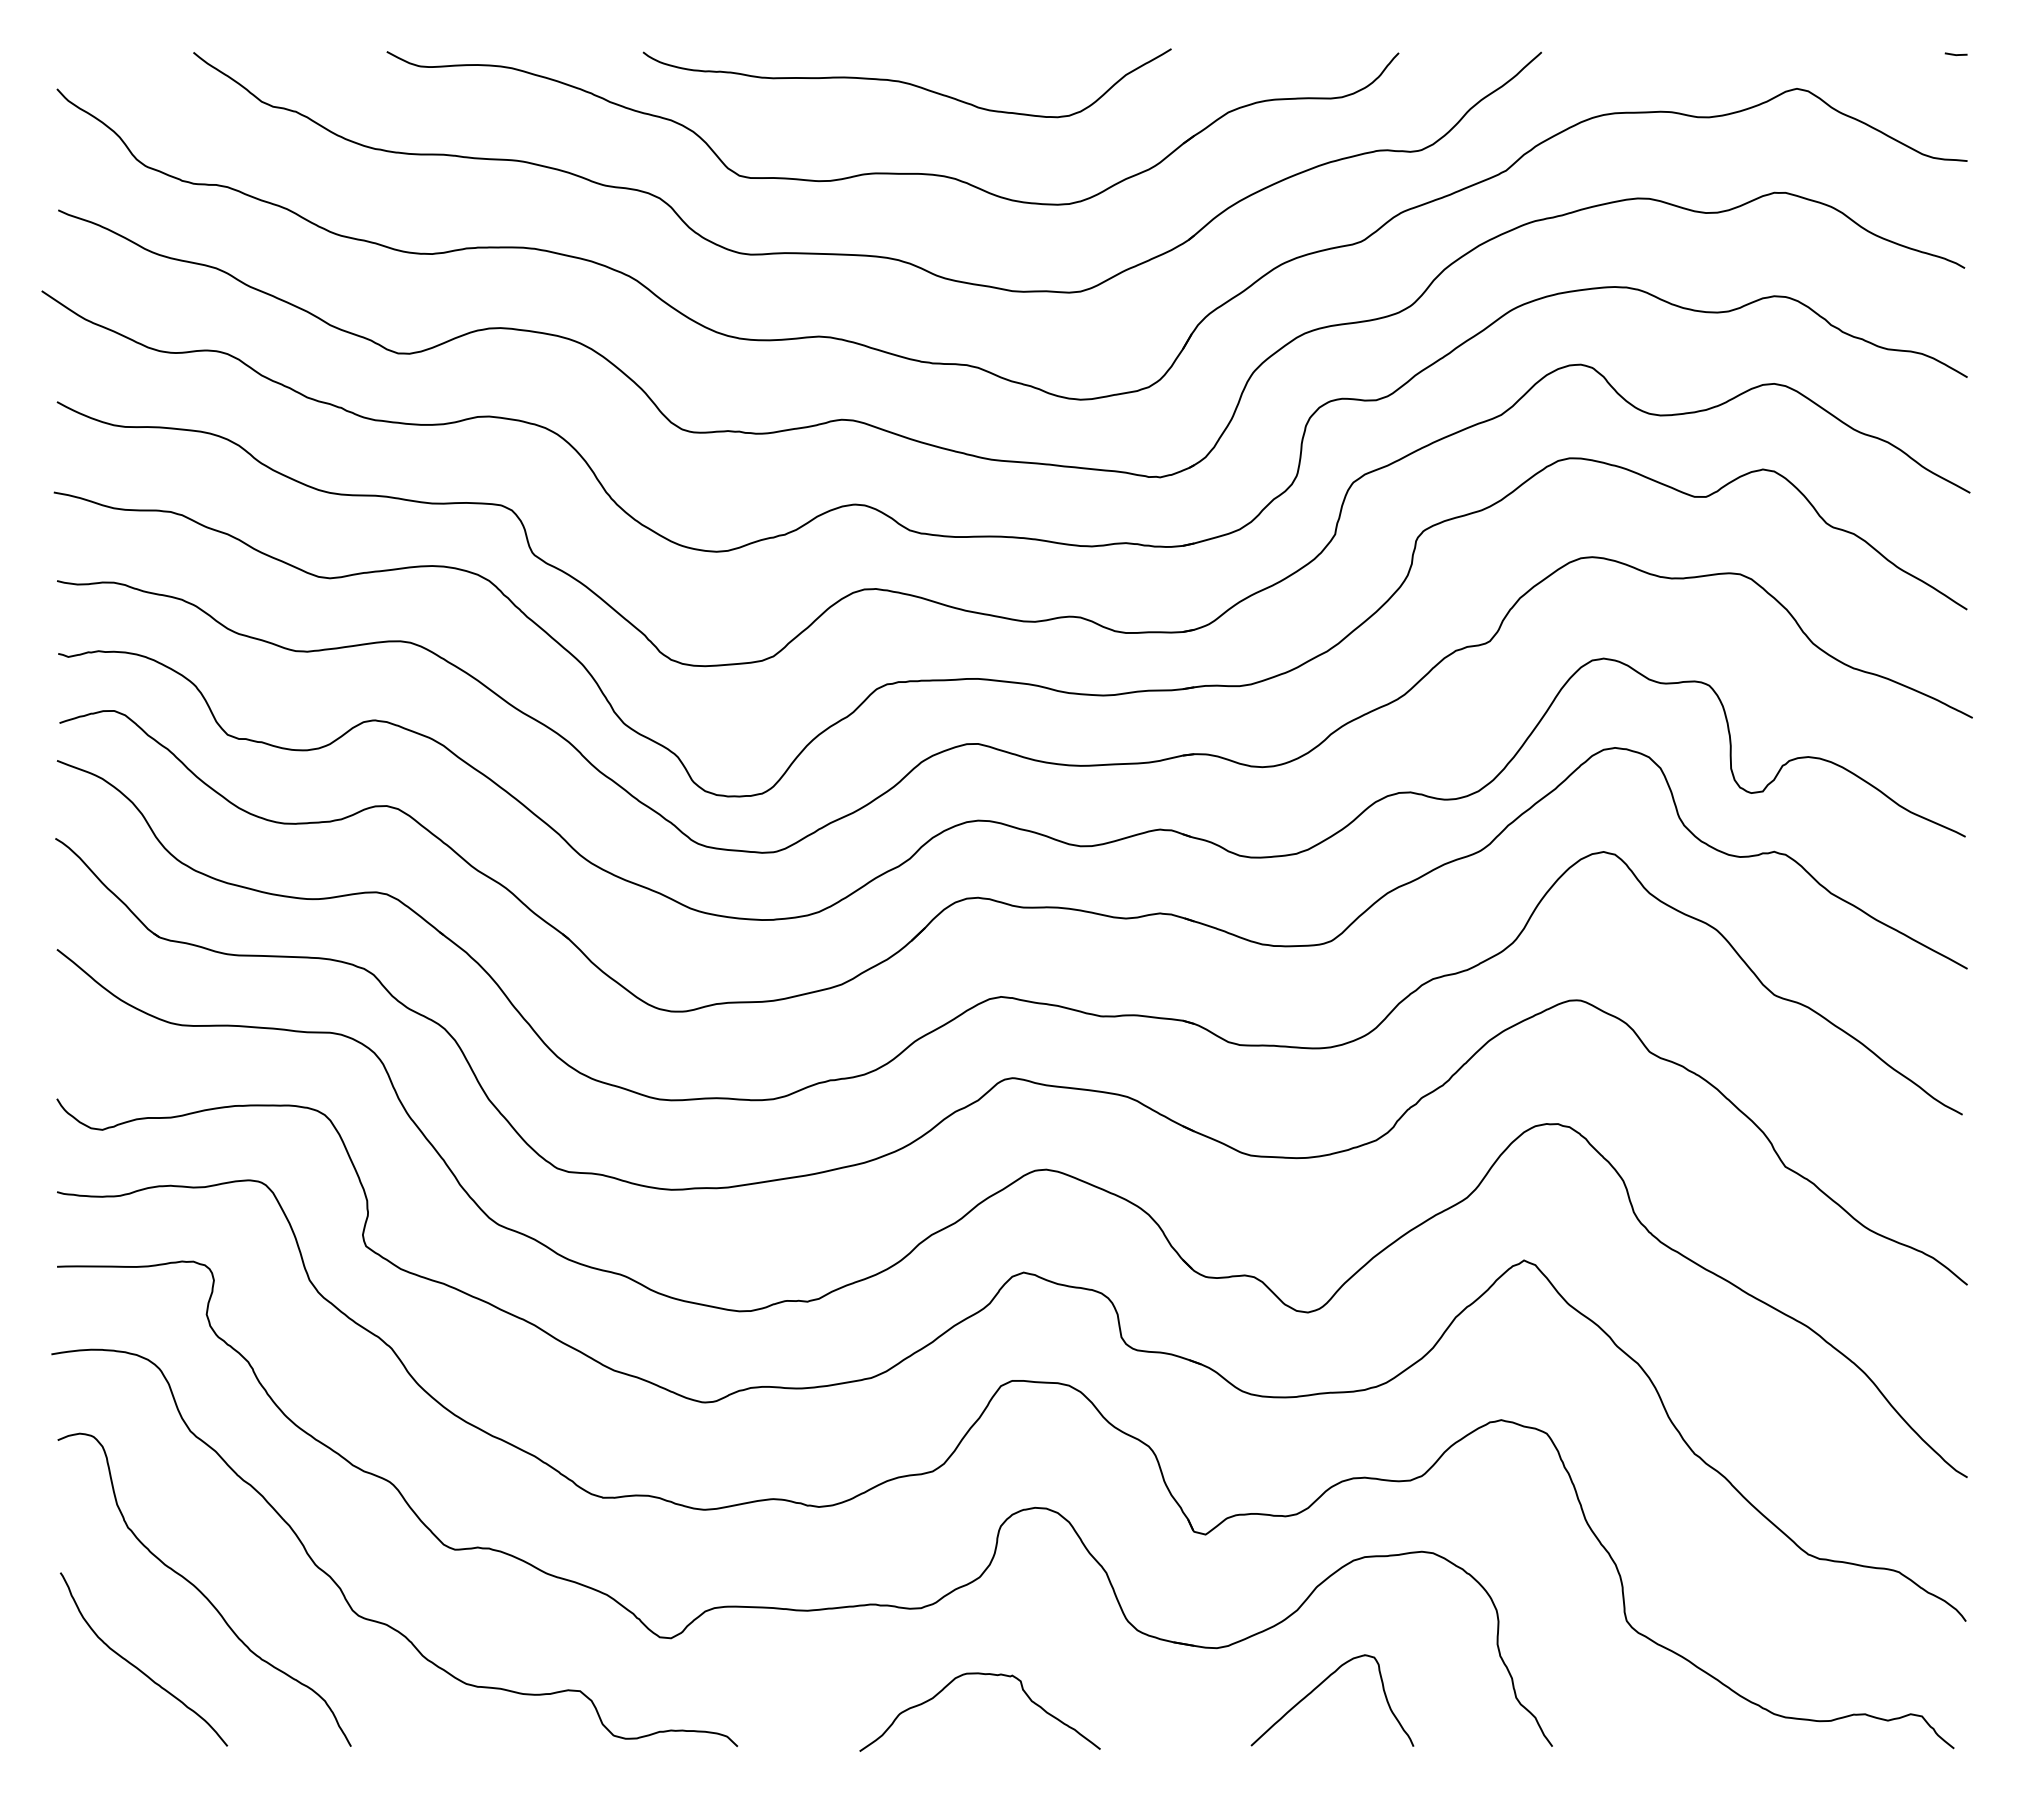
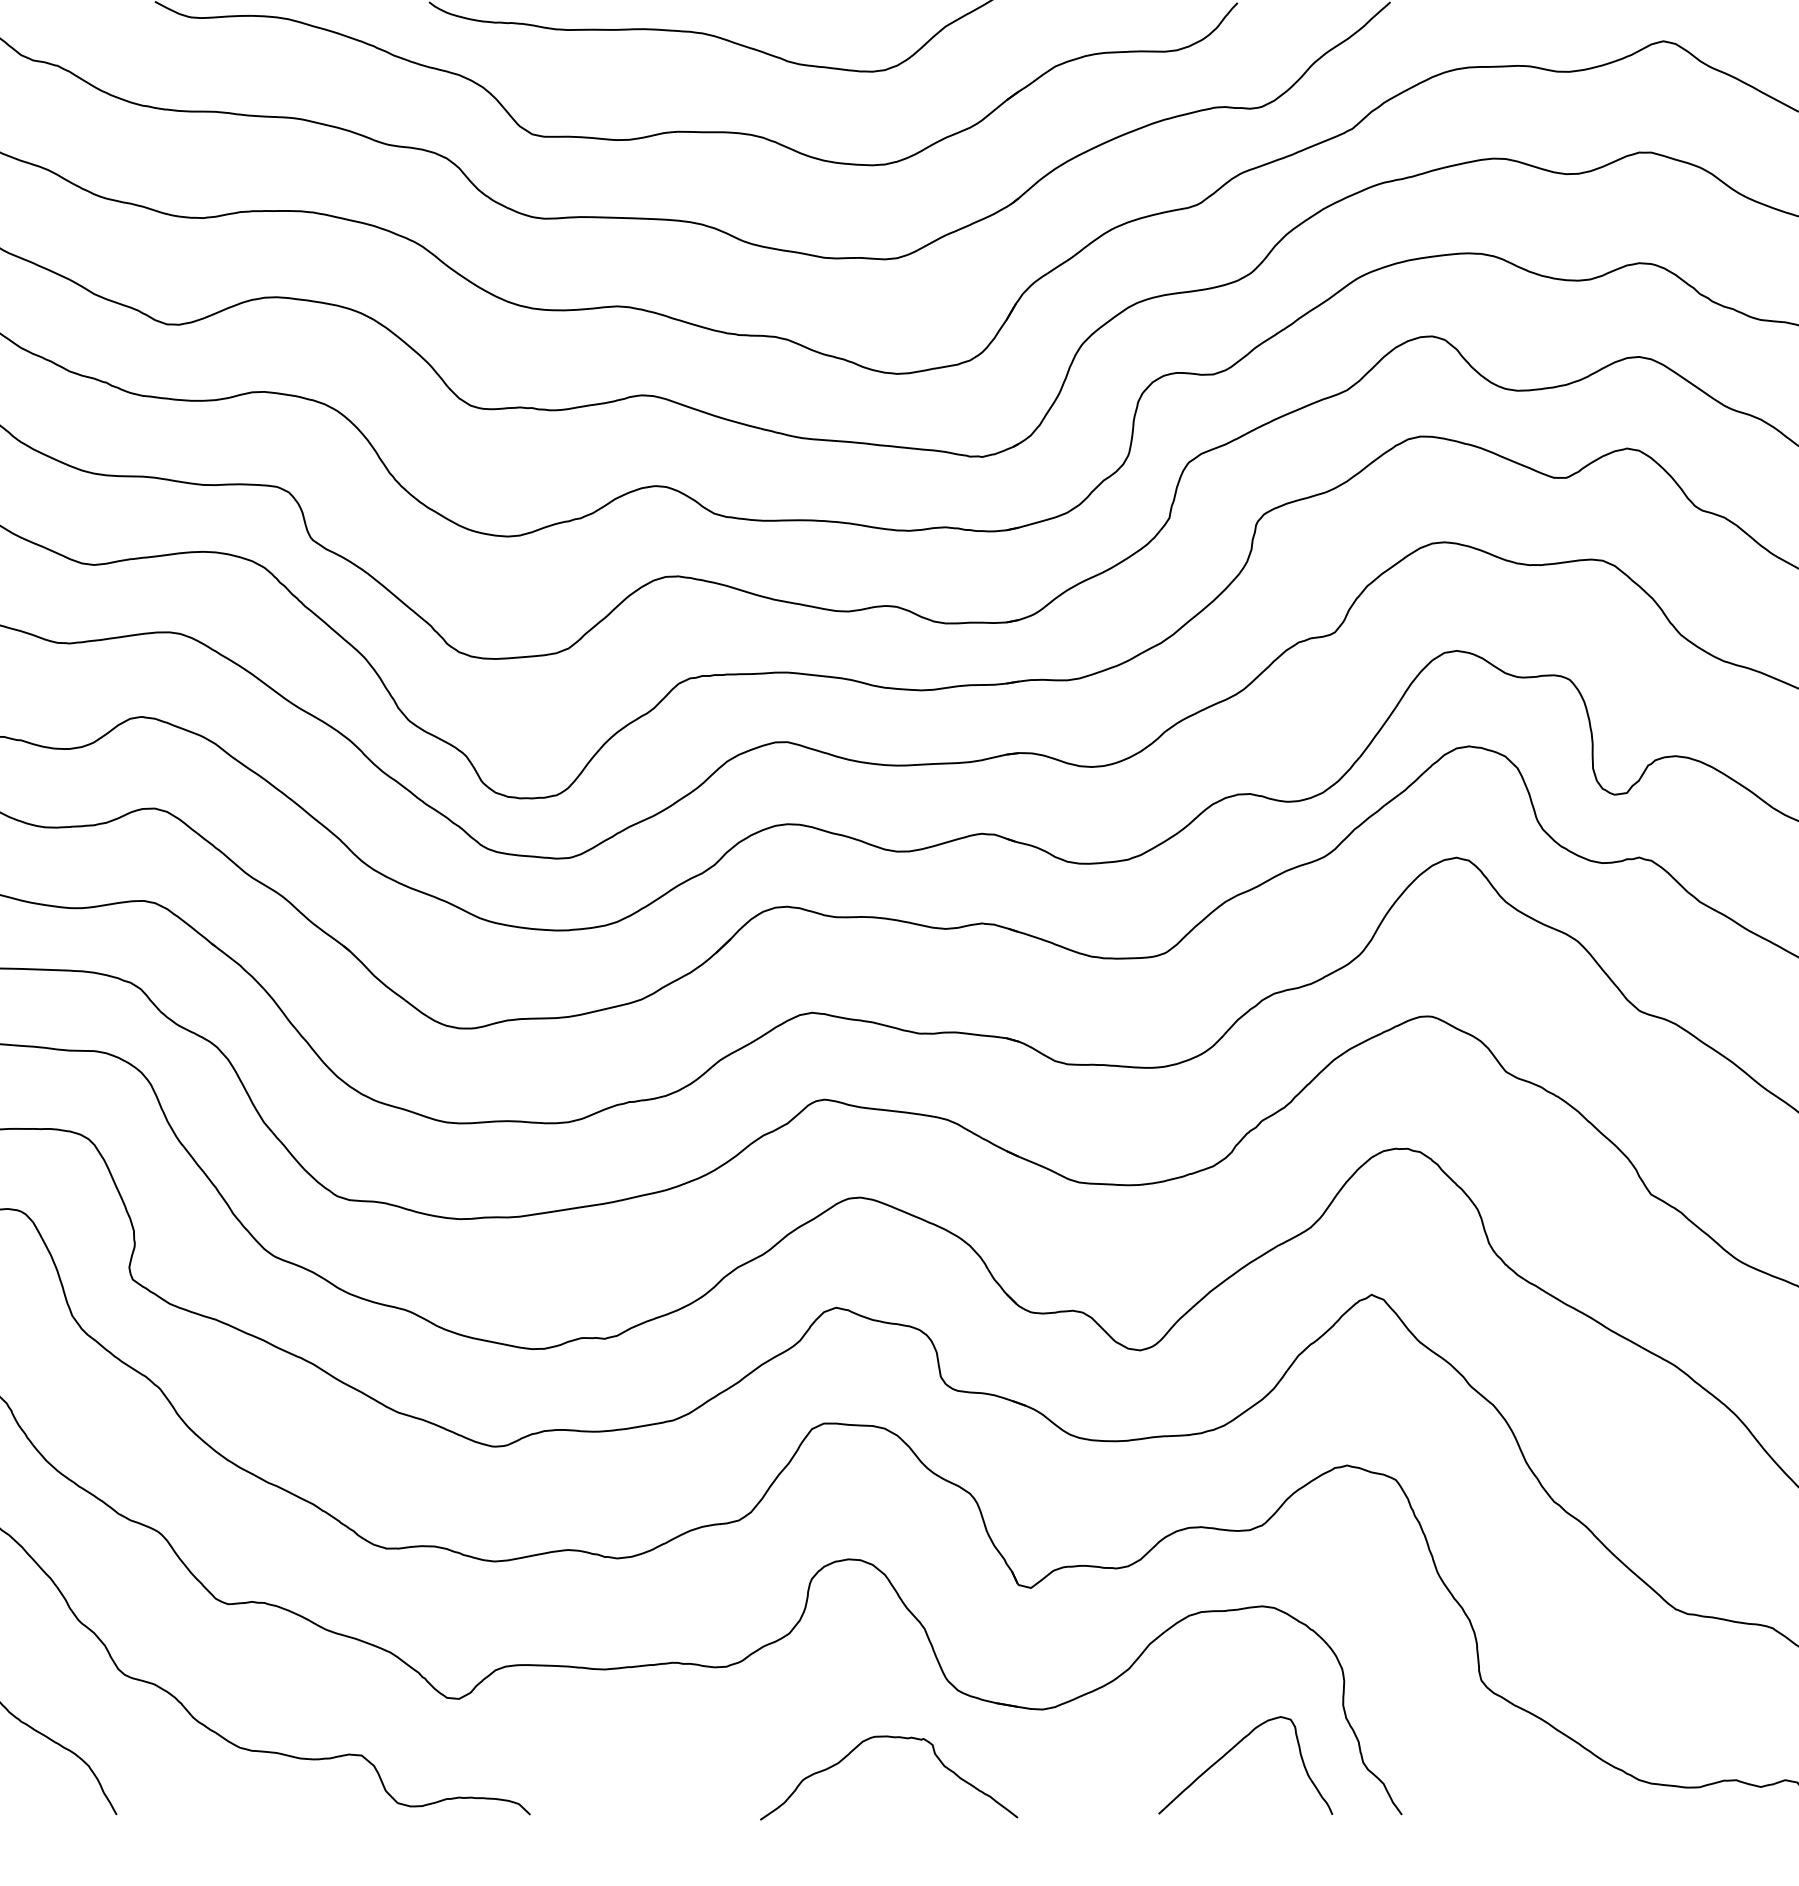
curve: (985, 1675) -> (894, 1738), moved
curve: (1319, 1686) -> (1231, 1750), moved

